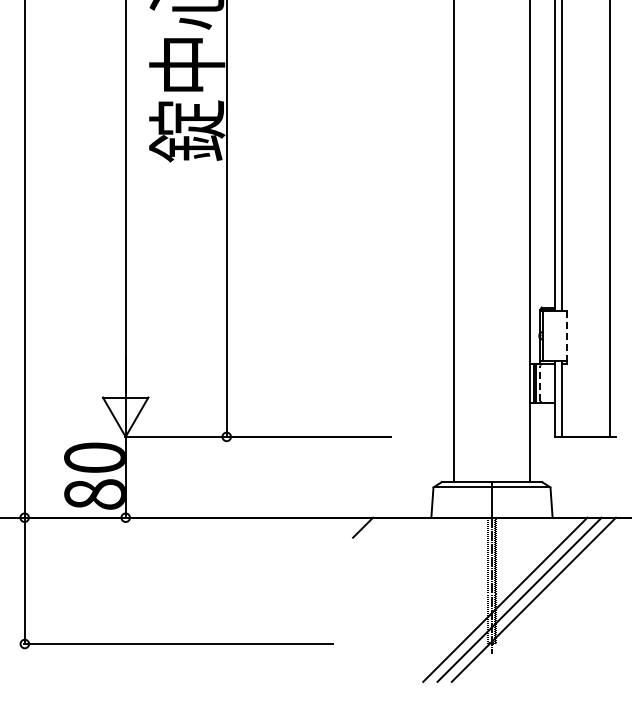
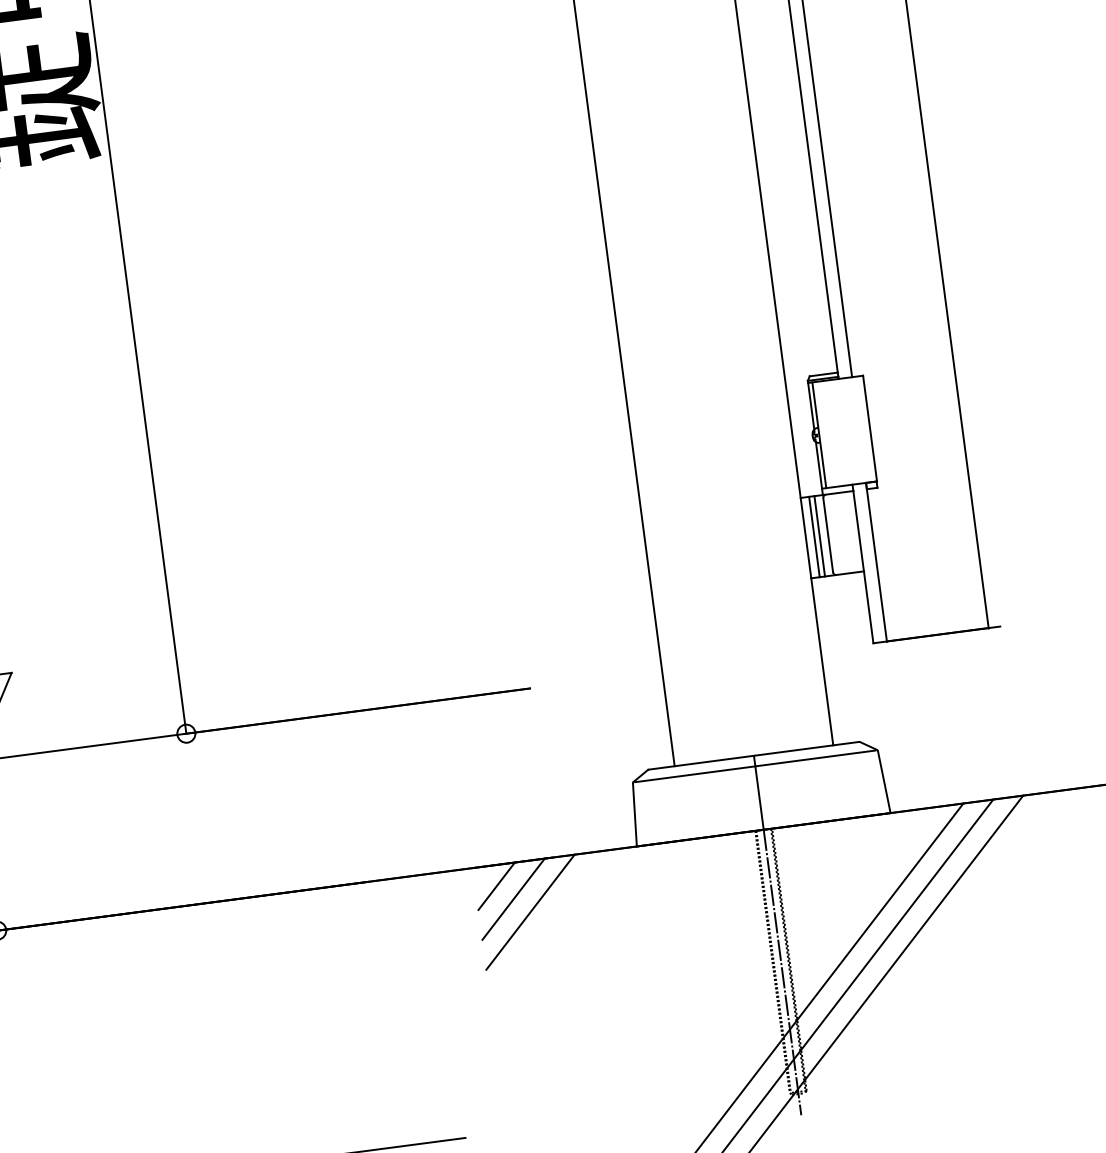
line: (566, 336) -> (869, 430), dashed -> solid
line: (540, 383) -> (828, 535), dashed -> solid
line: (370, 534) -> (514, 898), added
line: (377, 541) -> (530, 911), added

